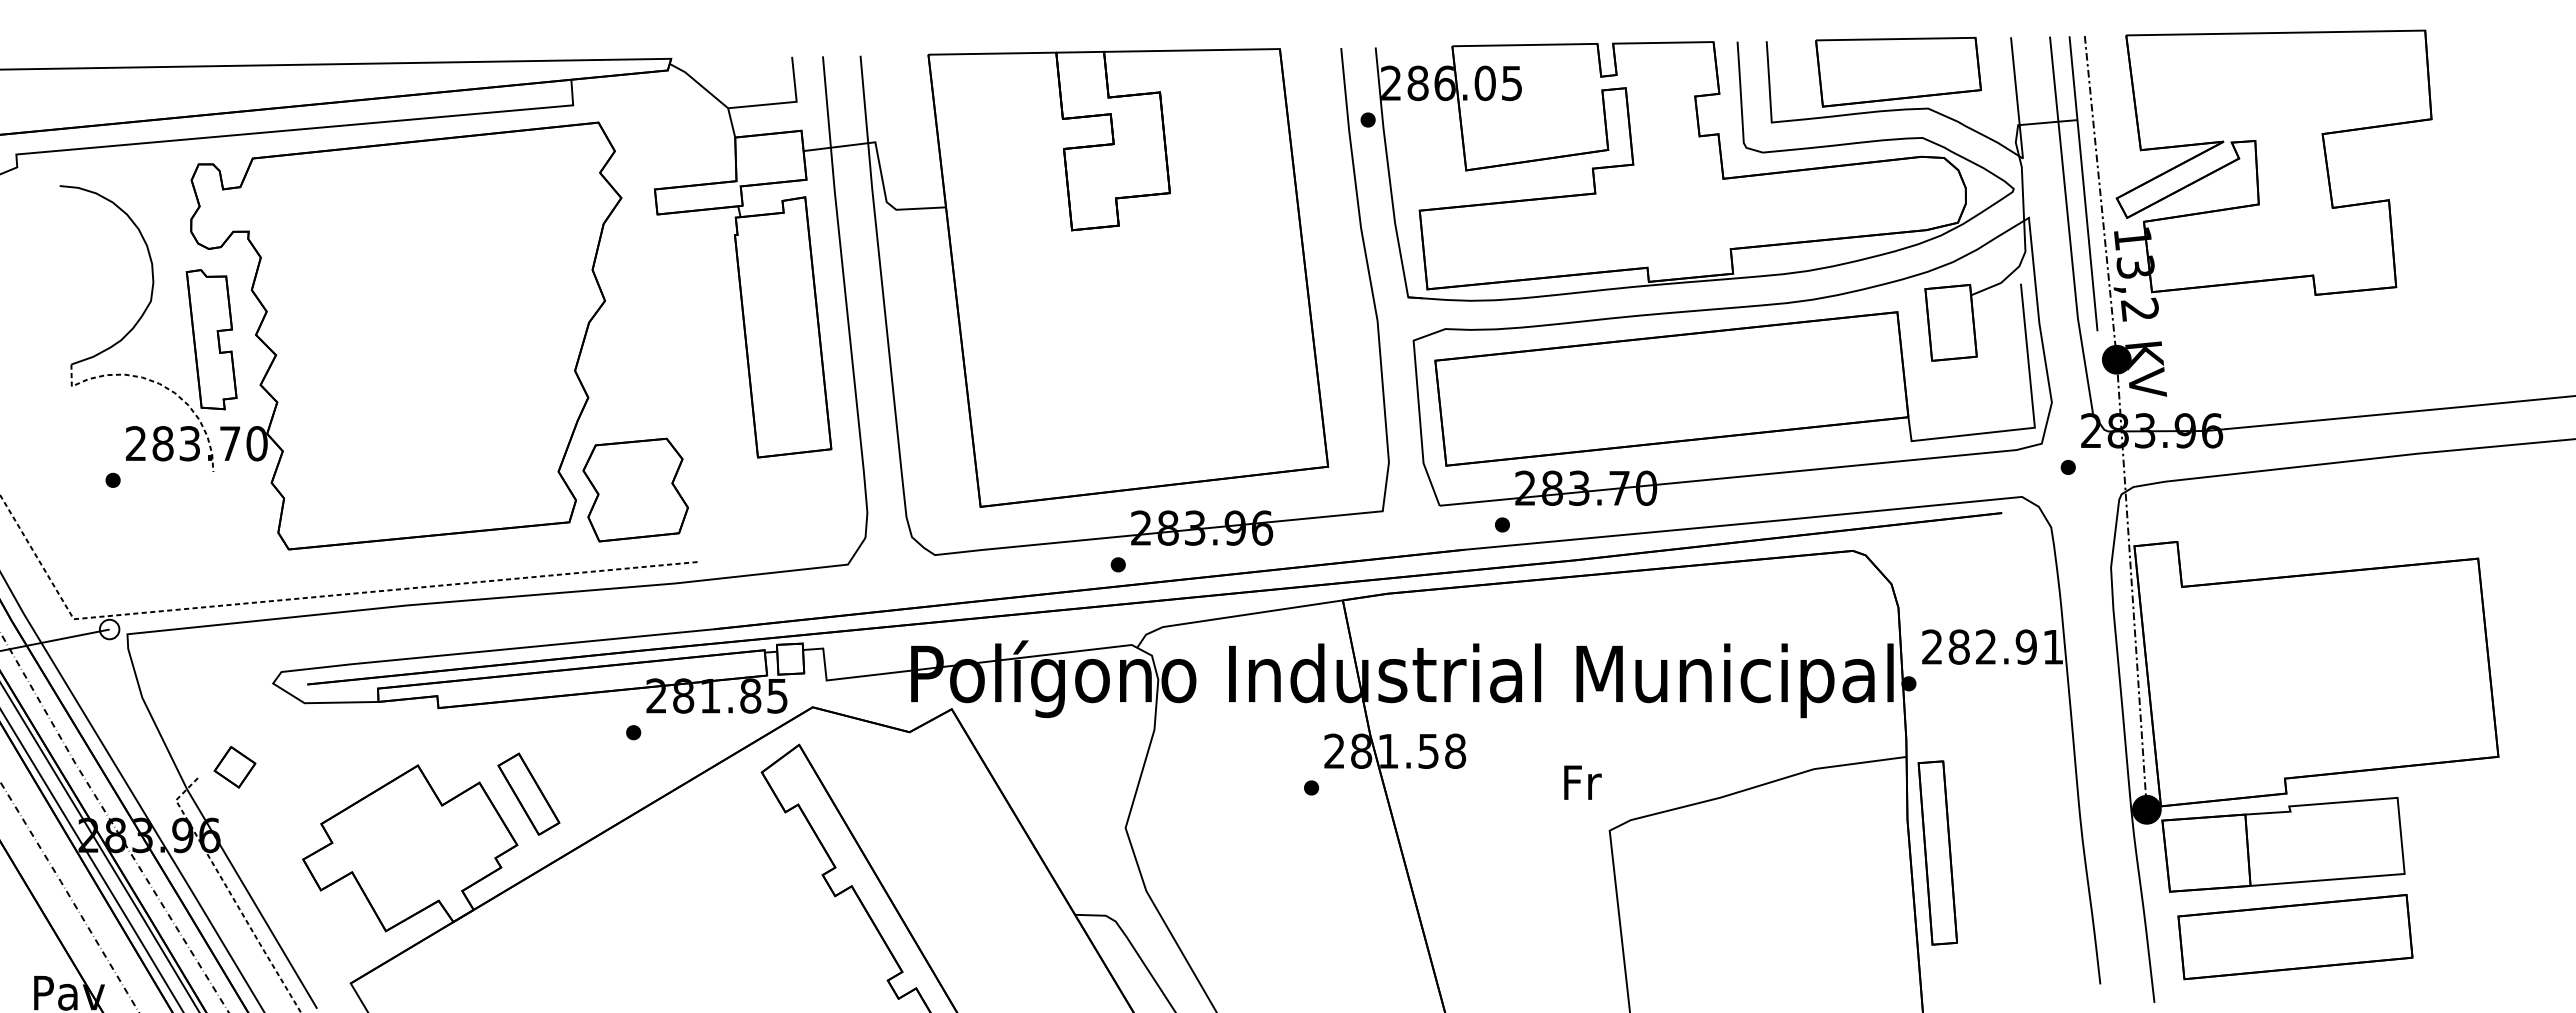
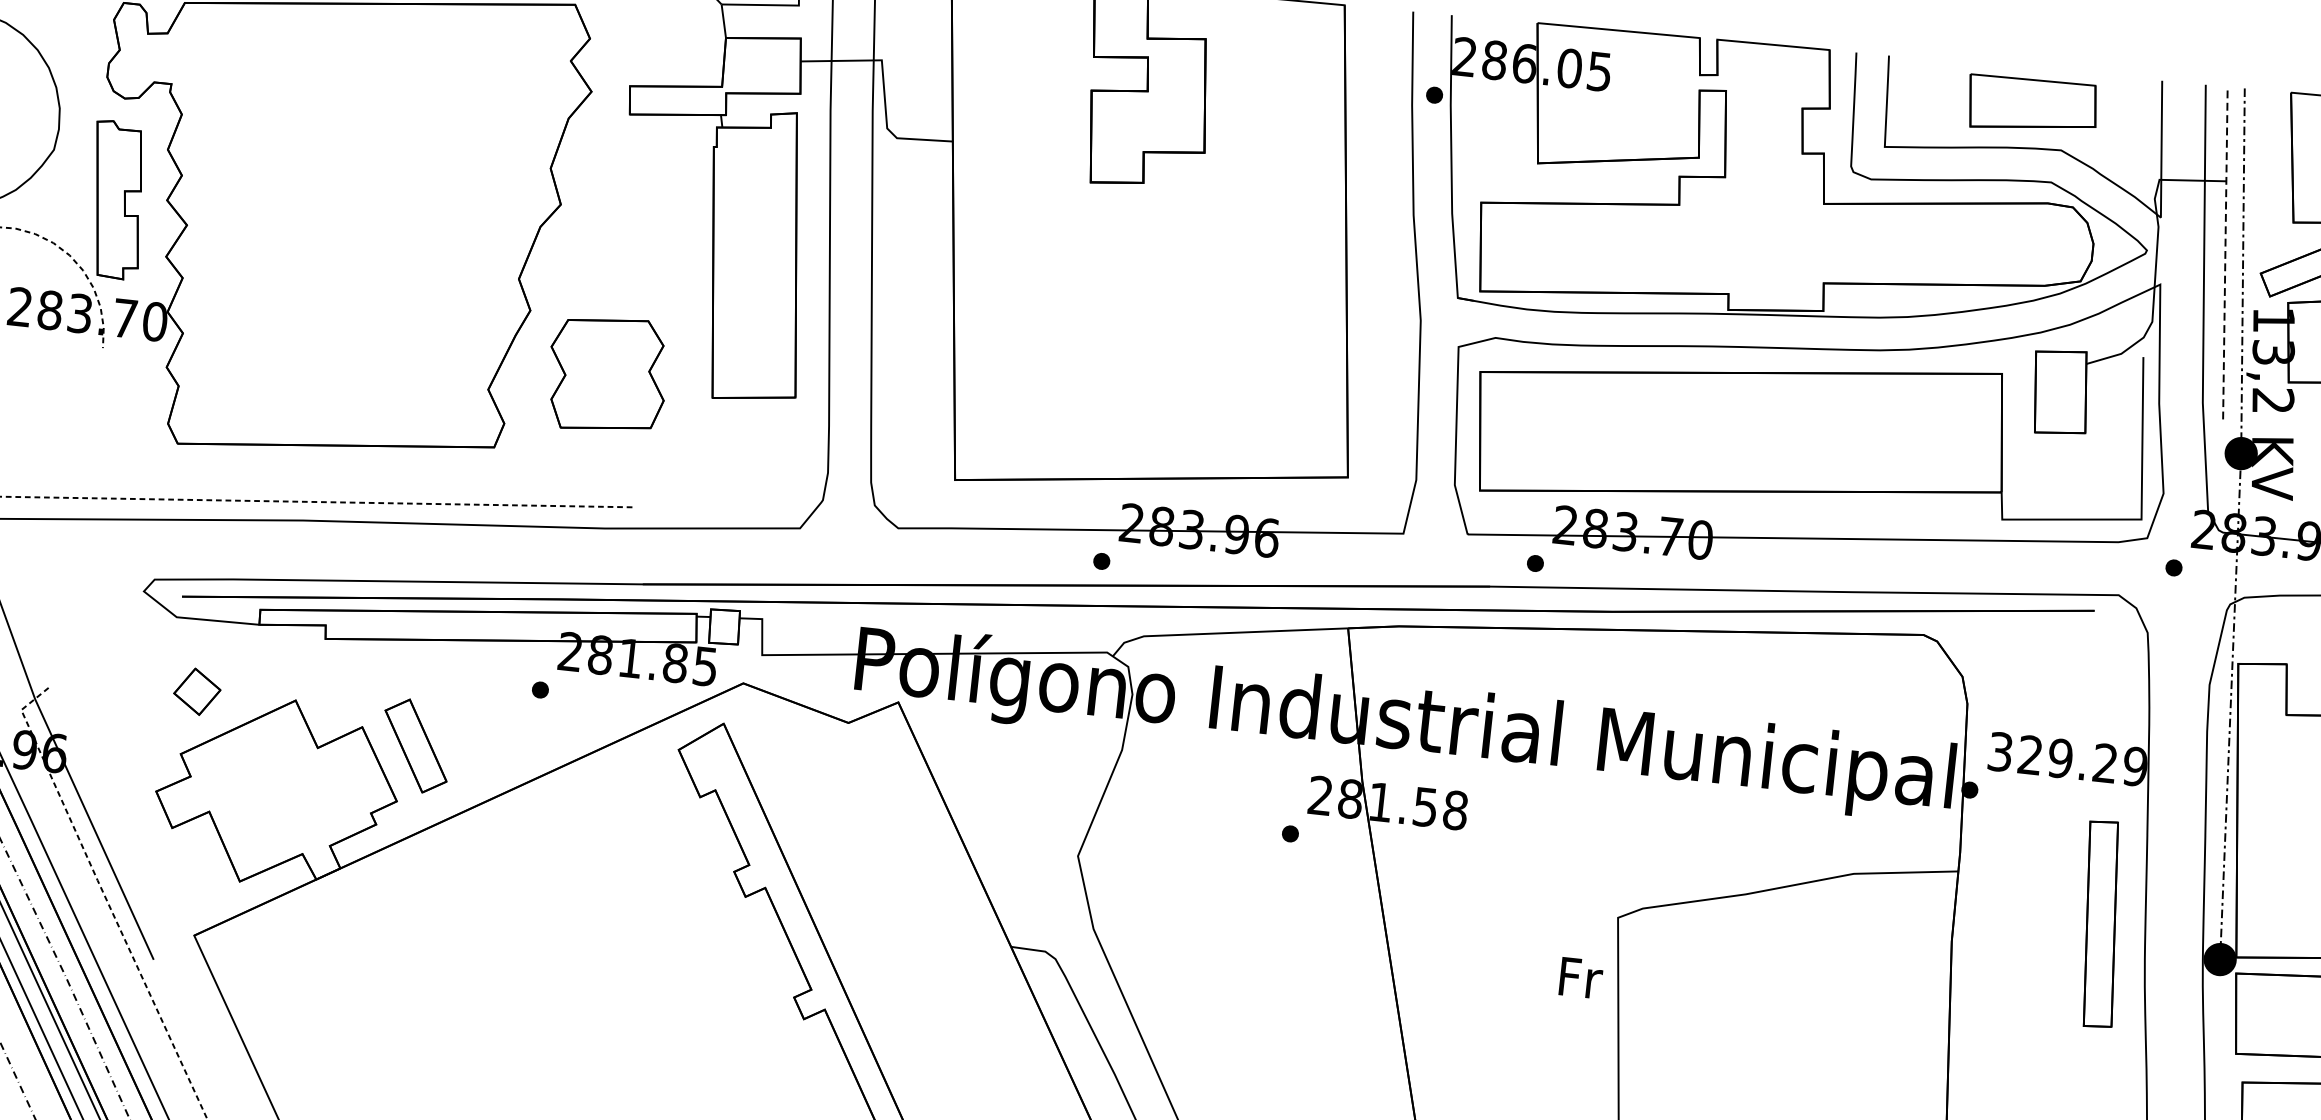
part: (1898, 71) -> (2032, 105), size x0.7
line: (2083, 183) -> (2225, 252), solid -> dashed
part: (635, 489) -> (607, 374), moved
text: (1992, 646) -> (2067, 758), 282.91 -> 329.29
part: (234, 767) -> (196, 692), moved
text: (1582, 782) -> (1580, 977), moved
part: (1937, 852) -> (2100, 923), moved

